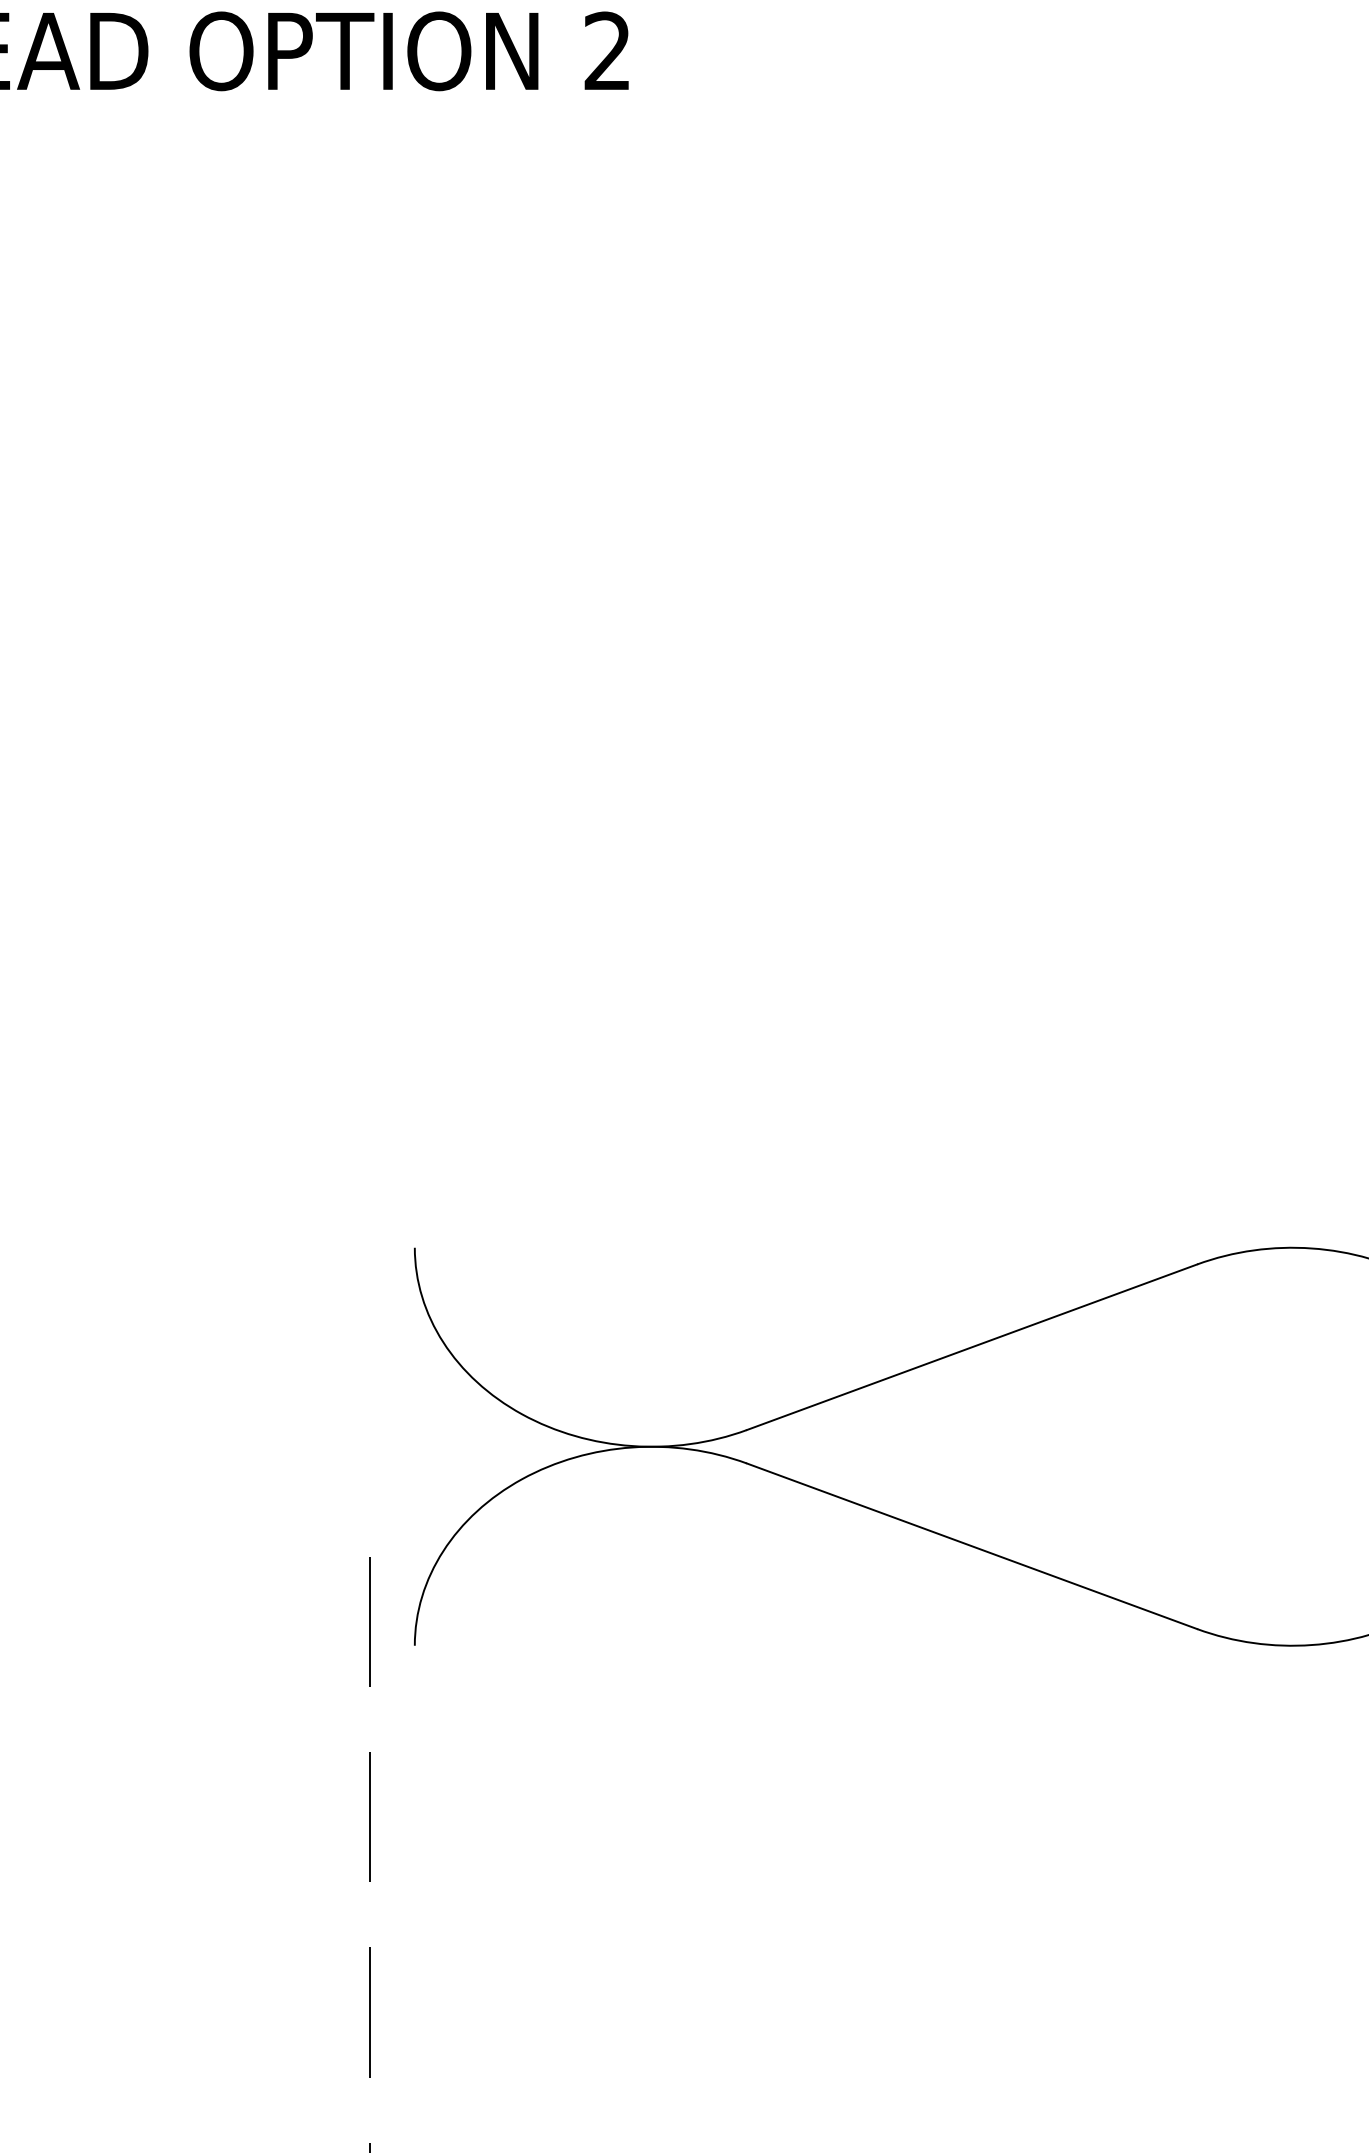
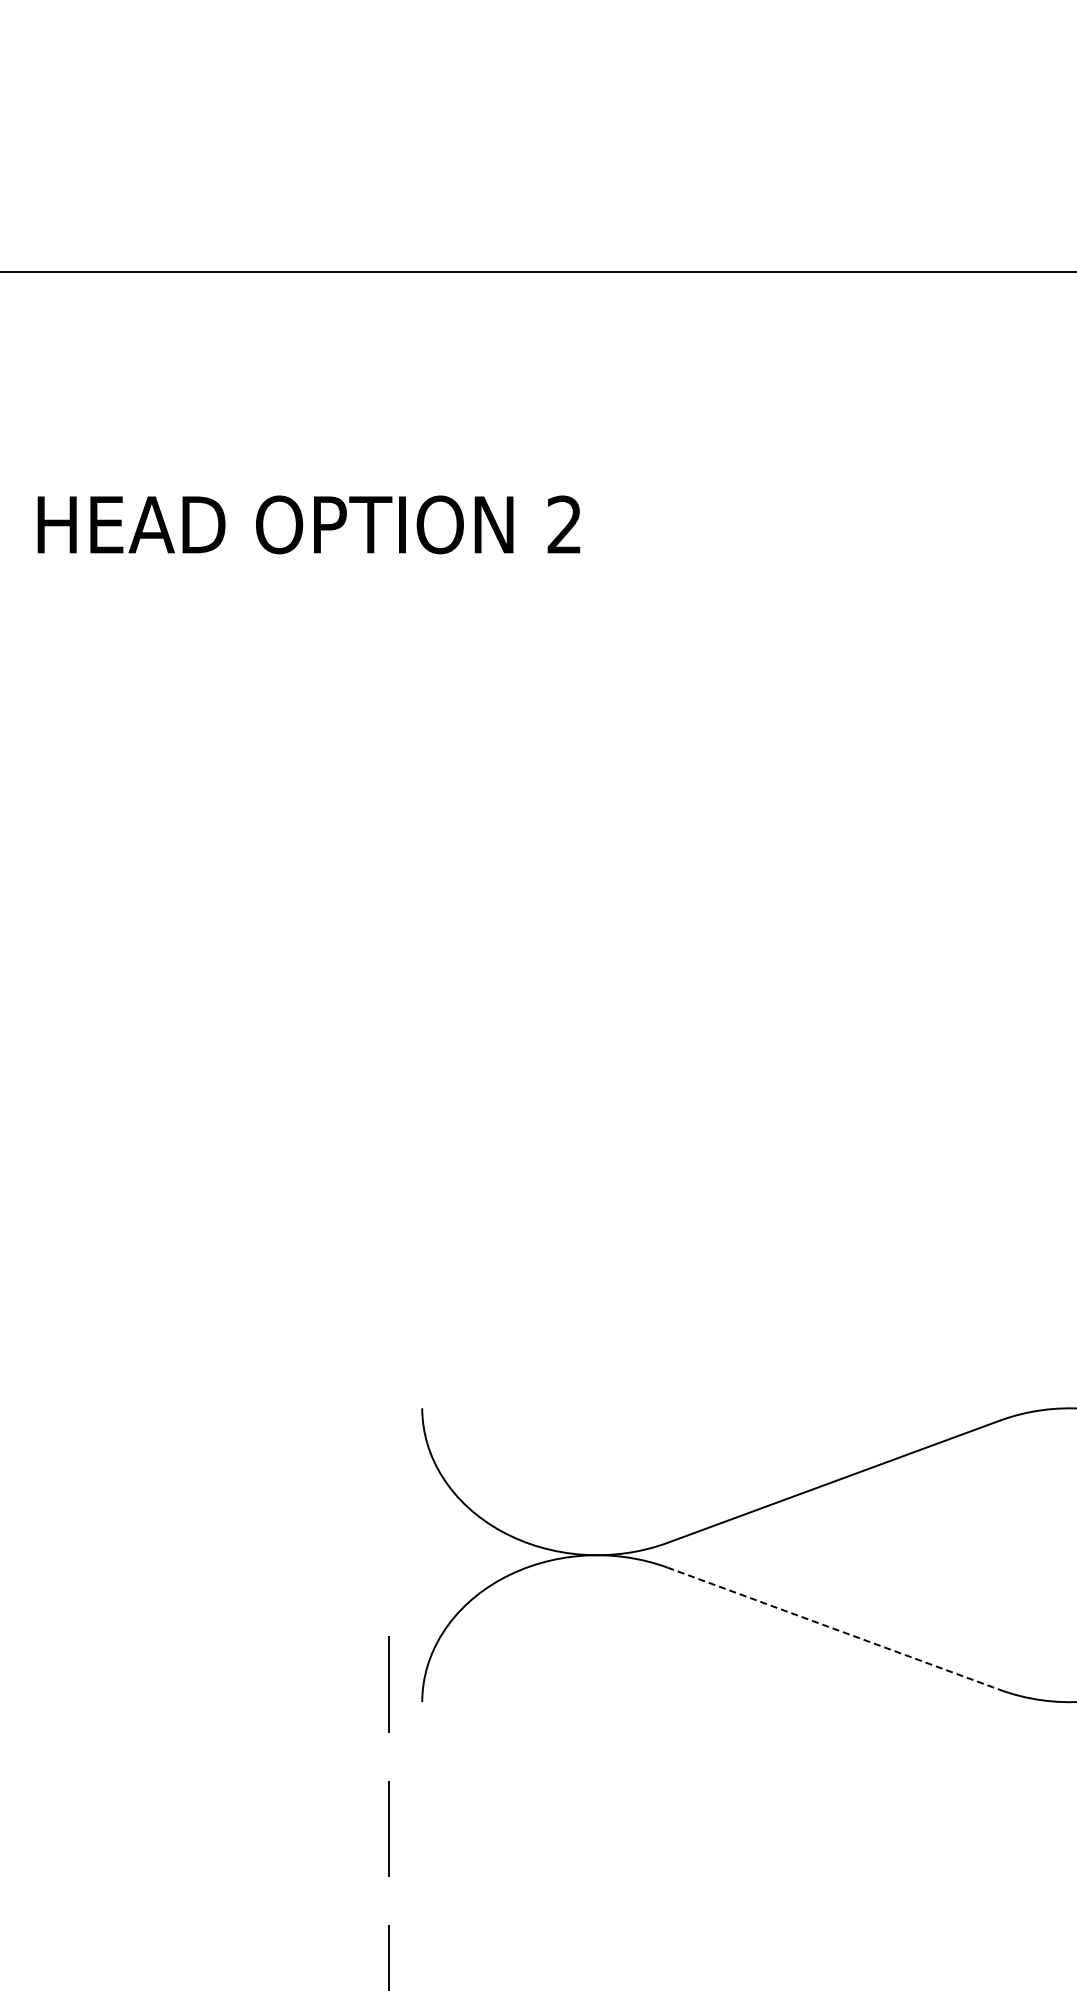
line: (973, 1545) -> (834, 1628), solid -> dashed

